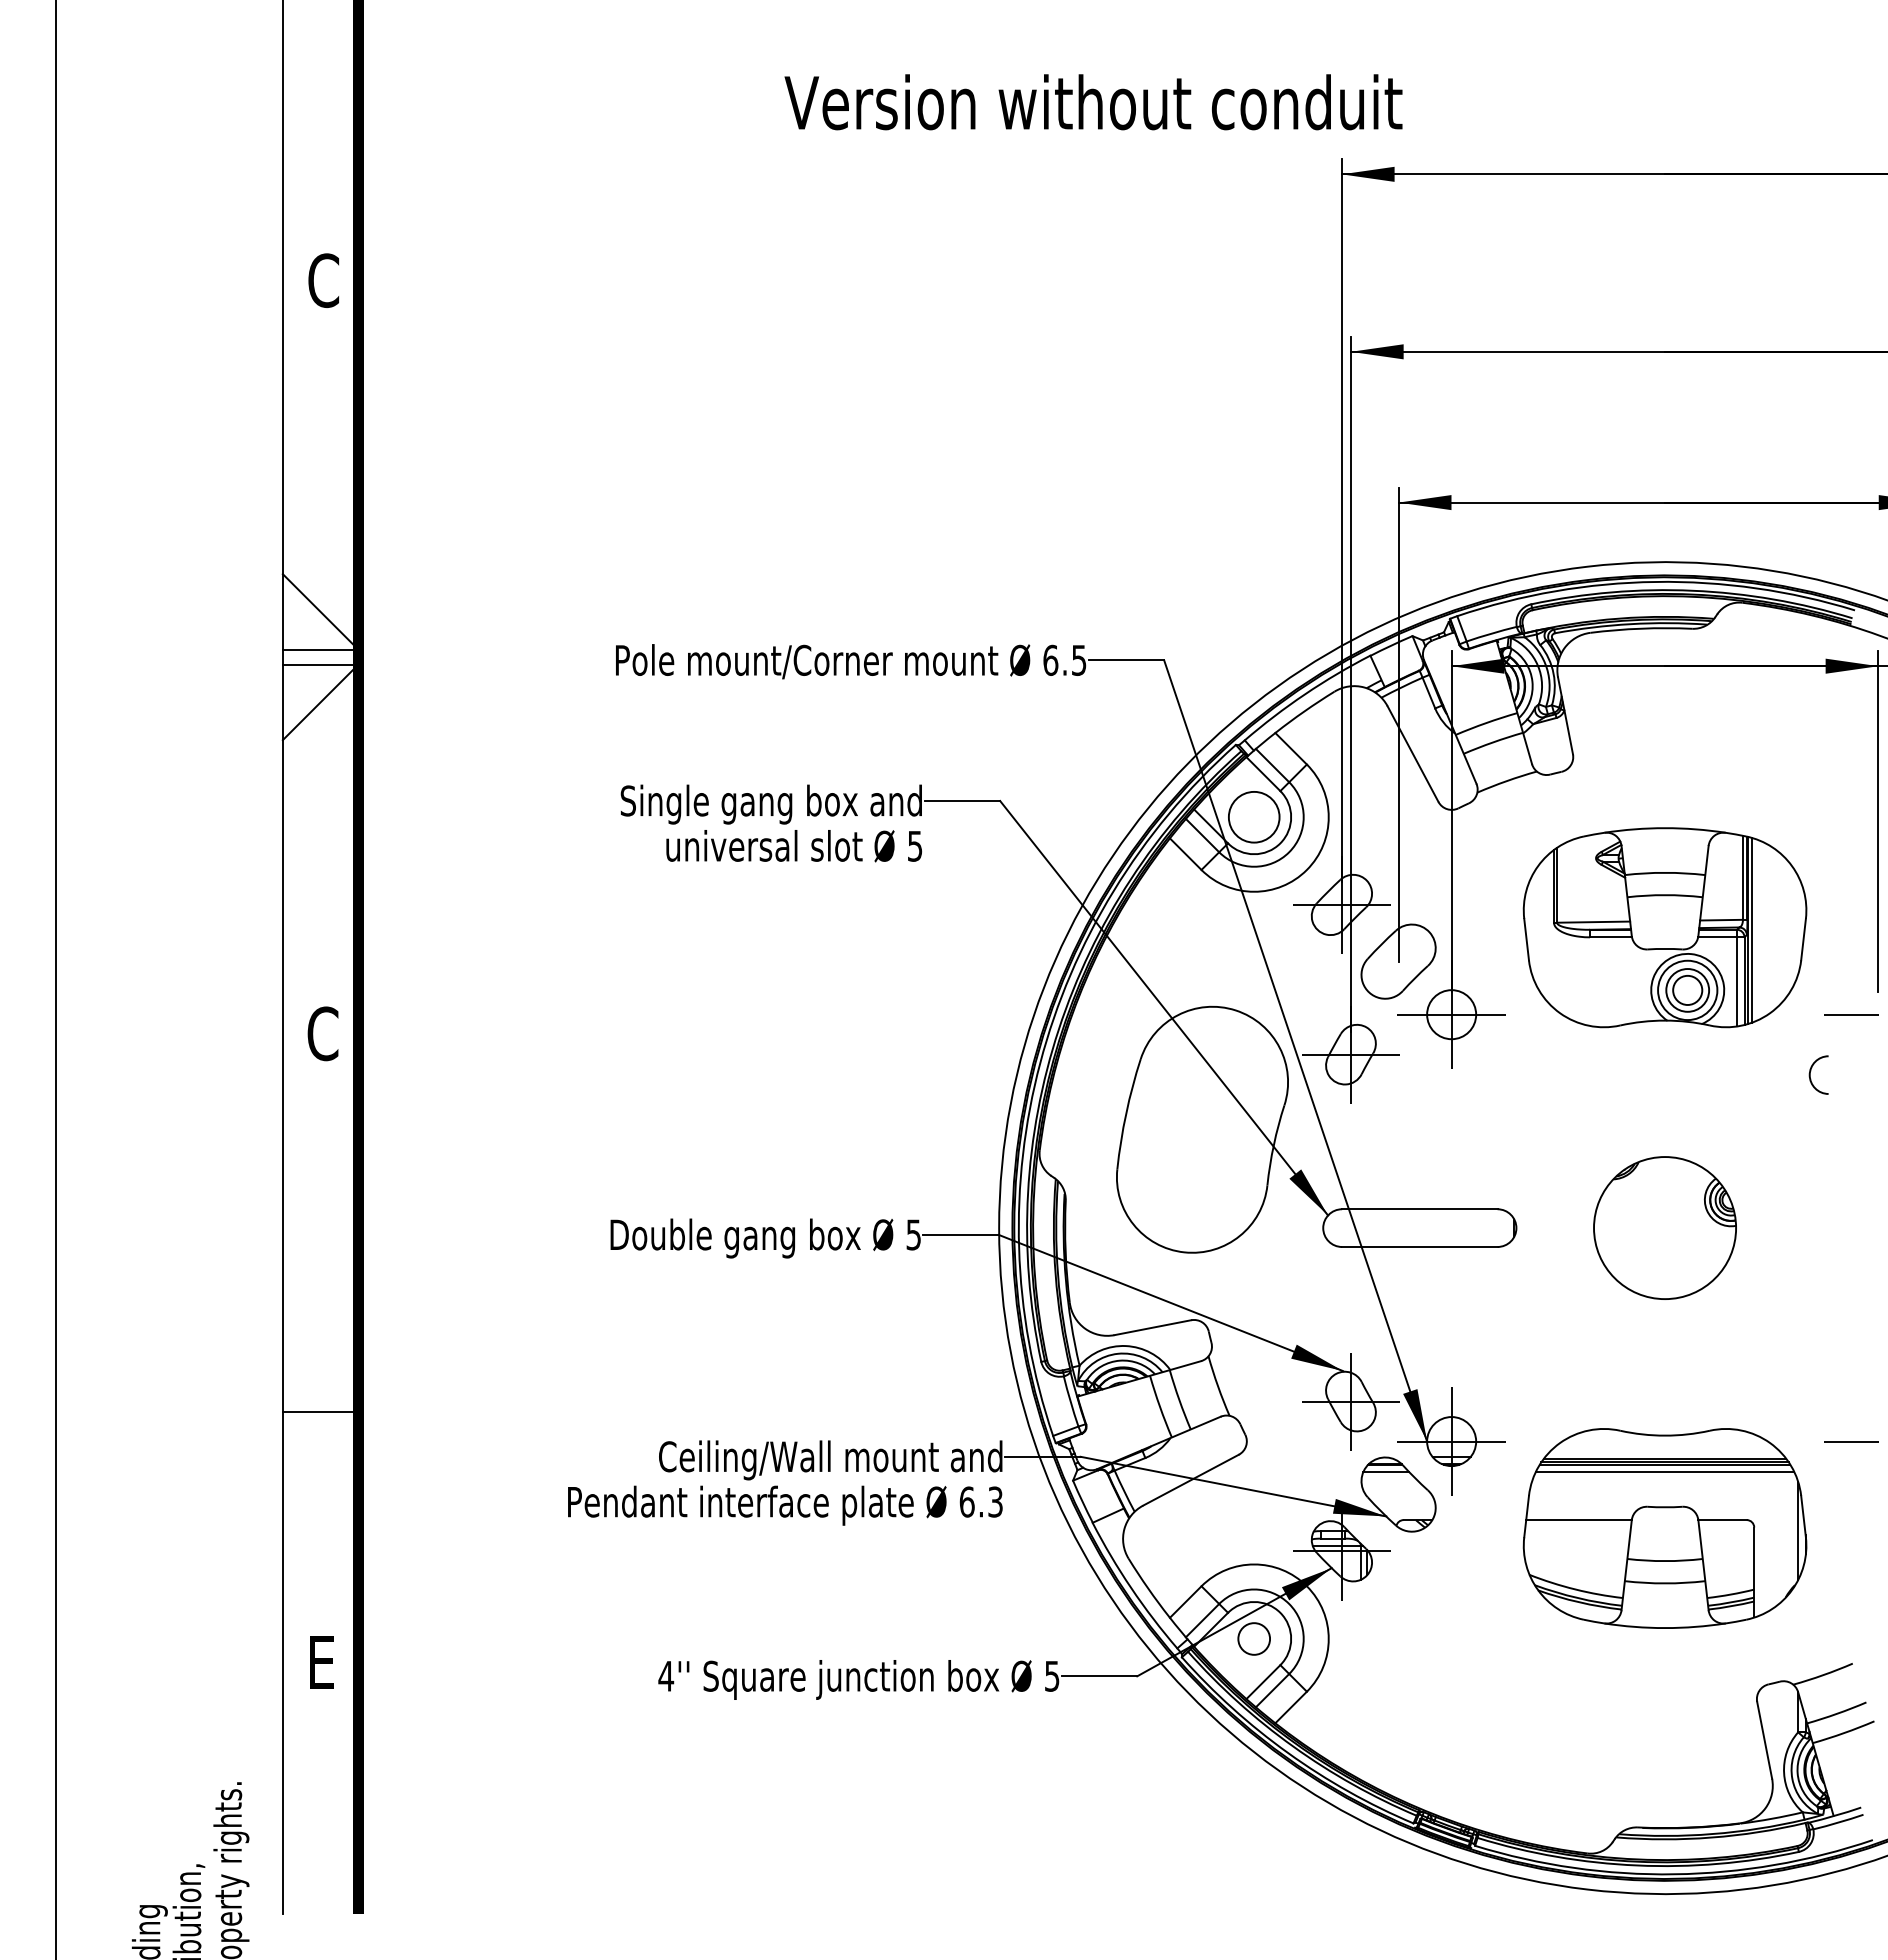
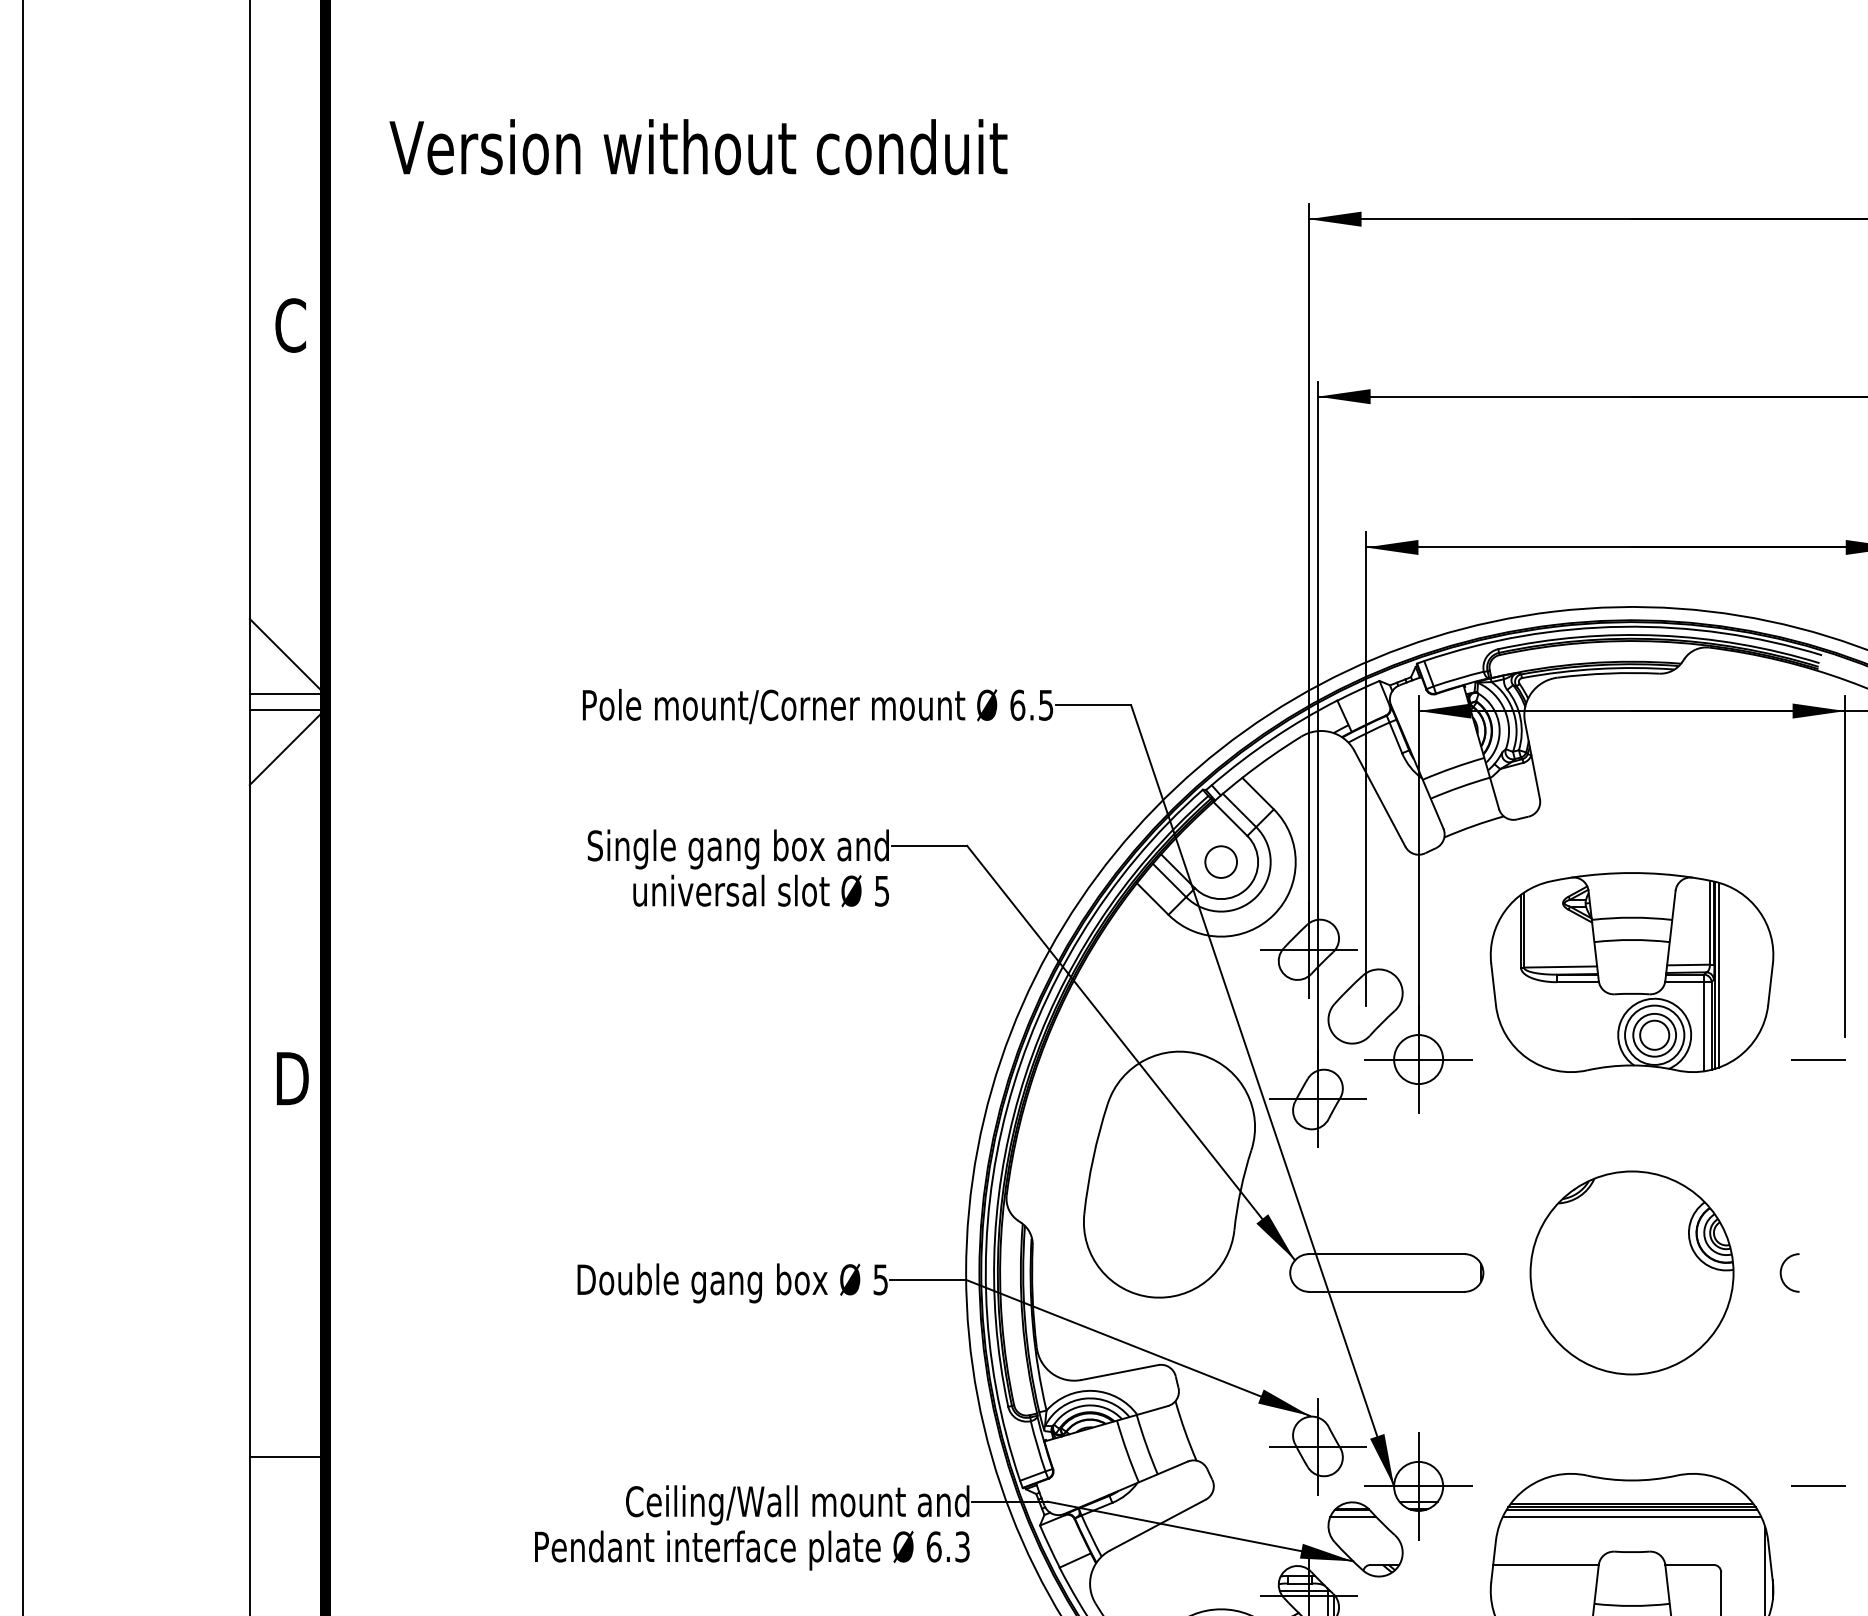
text: (1093, 102) -> (698, 147), moved
circle: (1254, 817) -> (1221, 862), size x0.62
text: (324, 1033) -> (291, 1078), C -> D
arc: (1811, 1071) -> (1782, 1269), moved
part: (1664, 1227) -> (1631, 1272), size x1.43

